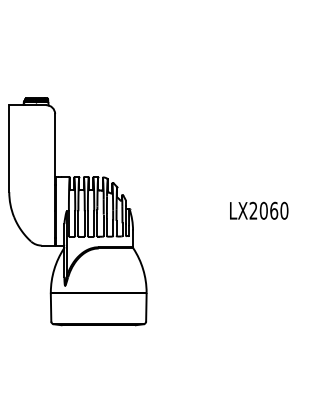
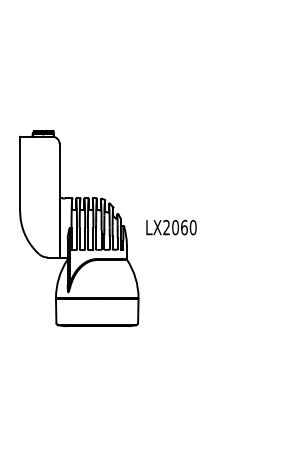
text: (259, 210) -> (171, 227), moved

